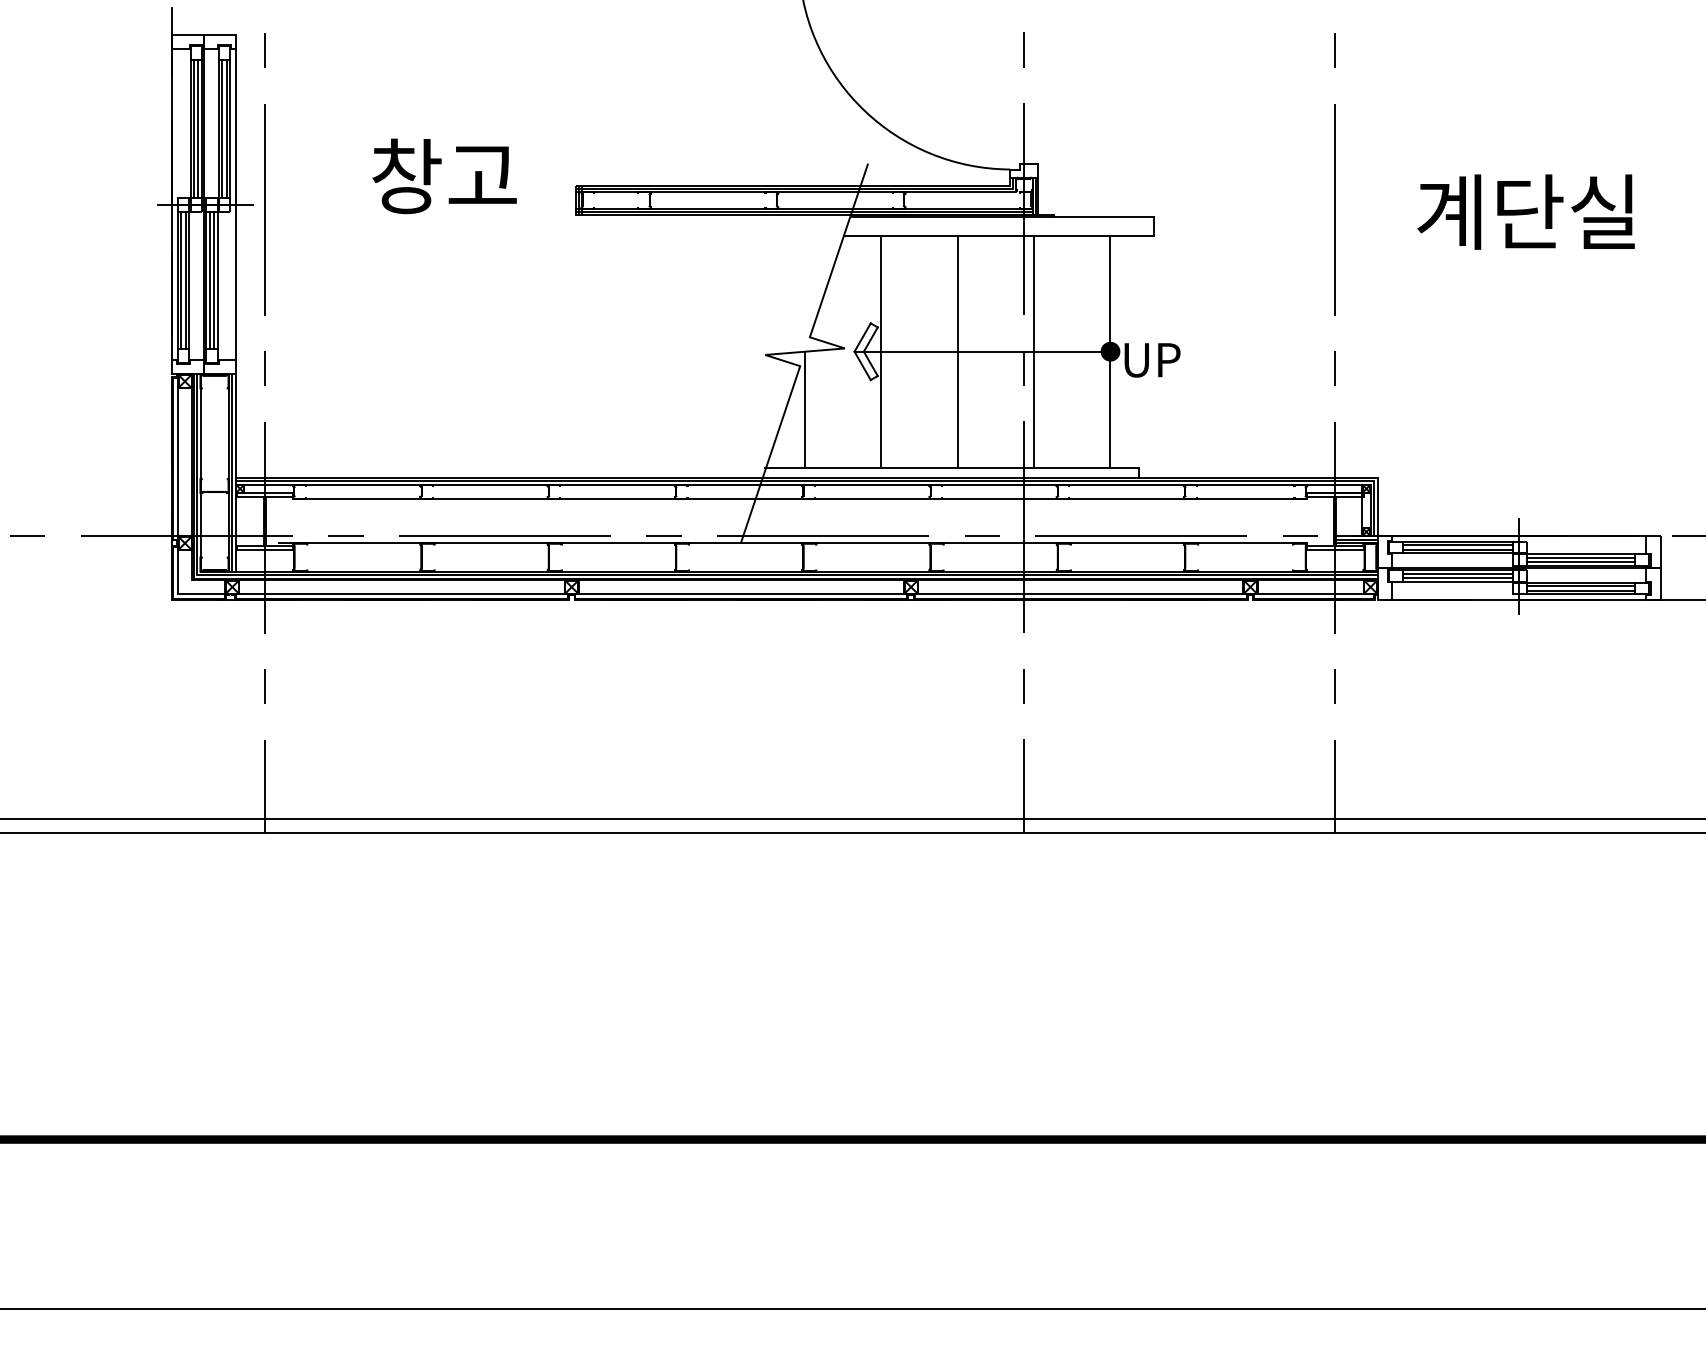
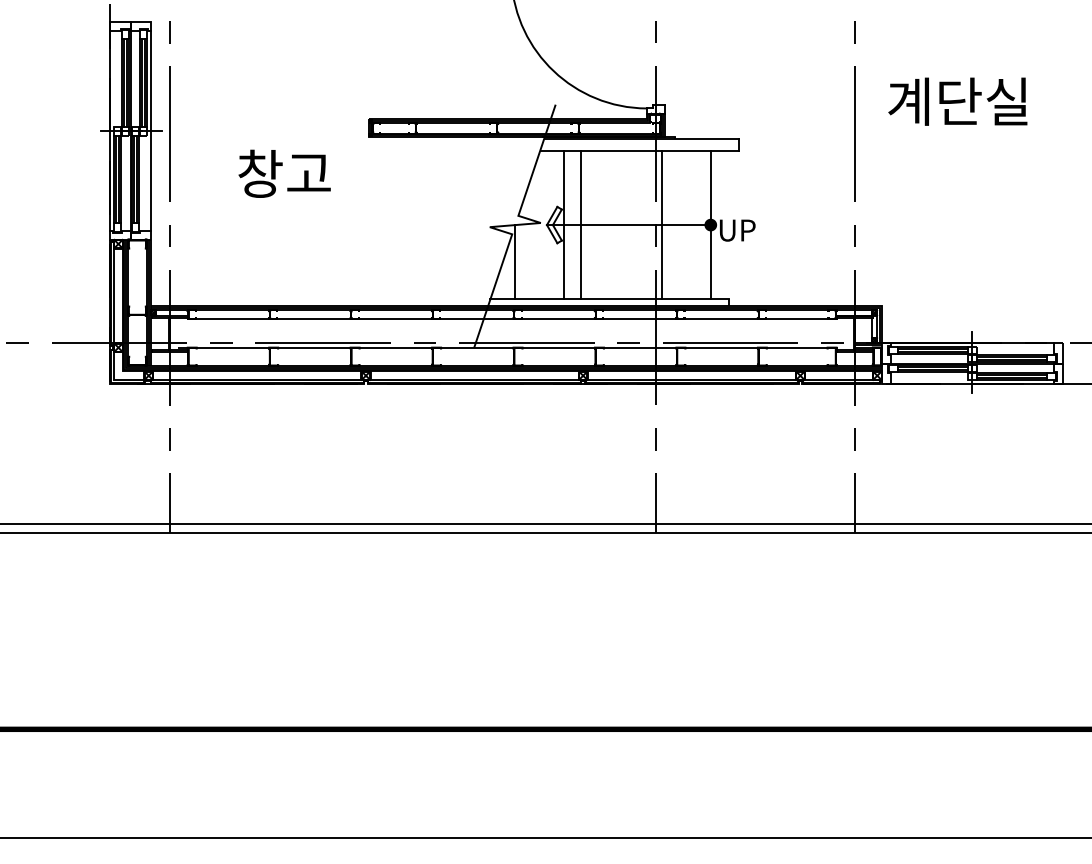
text: (444, 175) -> (284, 173), moved
text: (1525, 211) -> (957, 101), moved
line: (958, 350) -> (581, 224), moved

